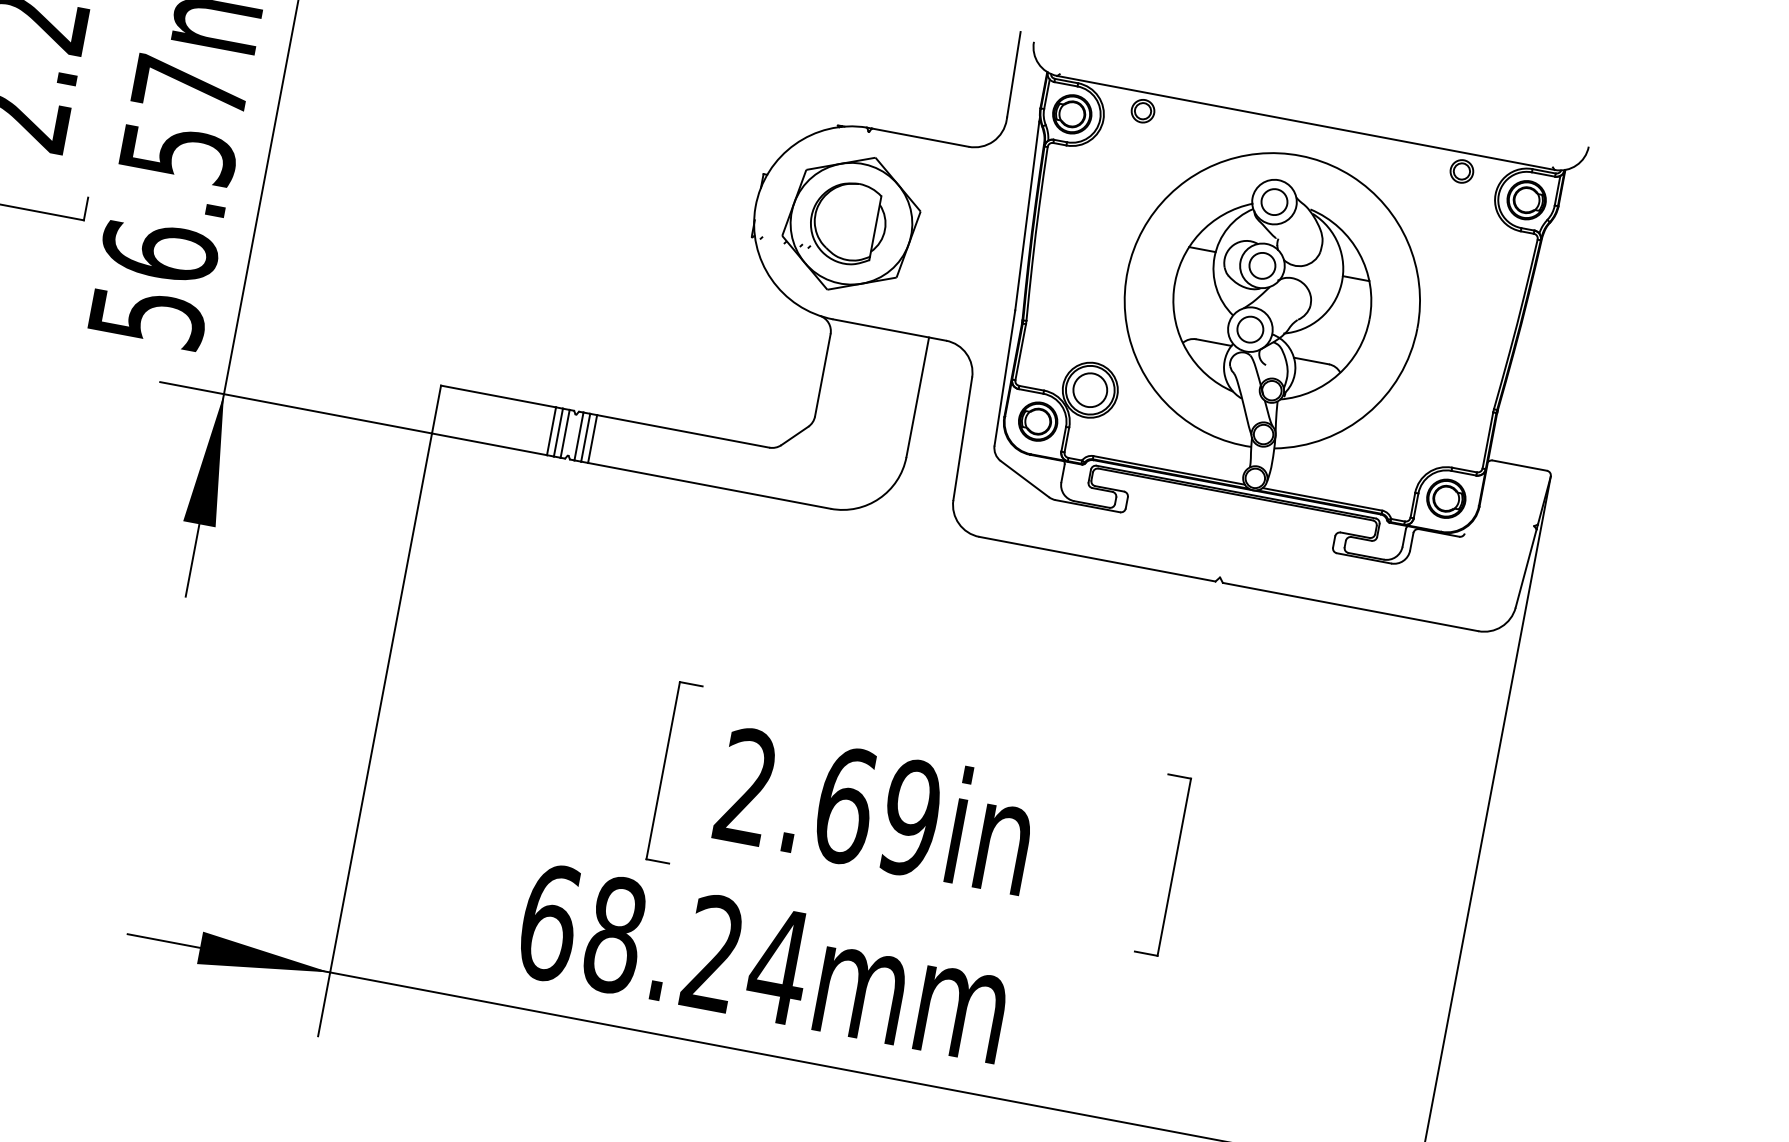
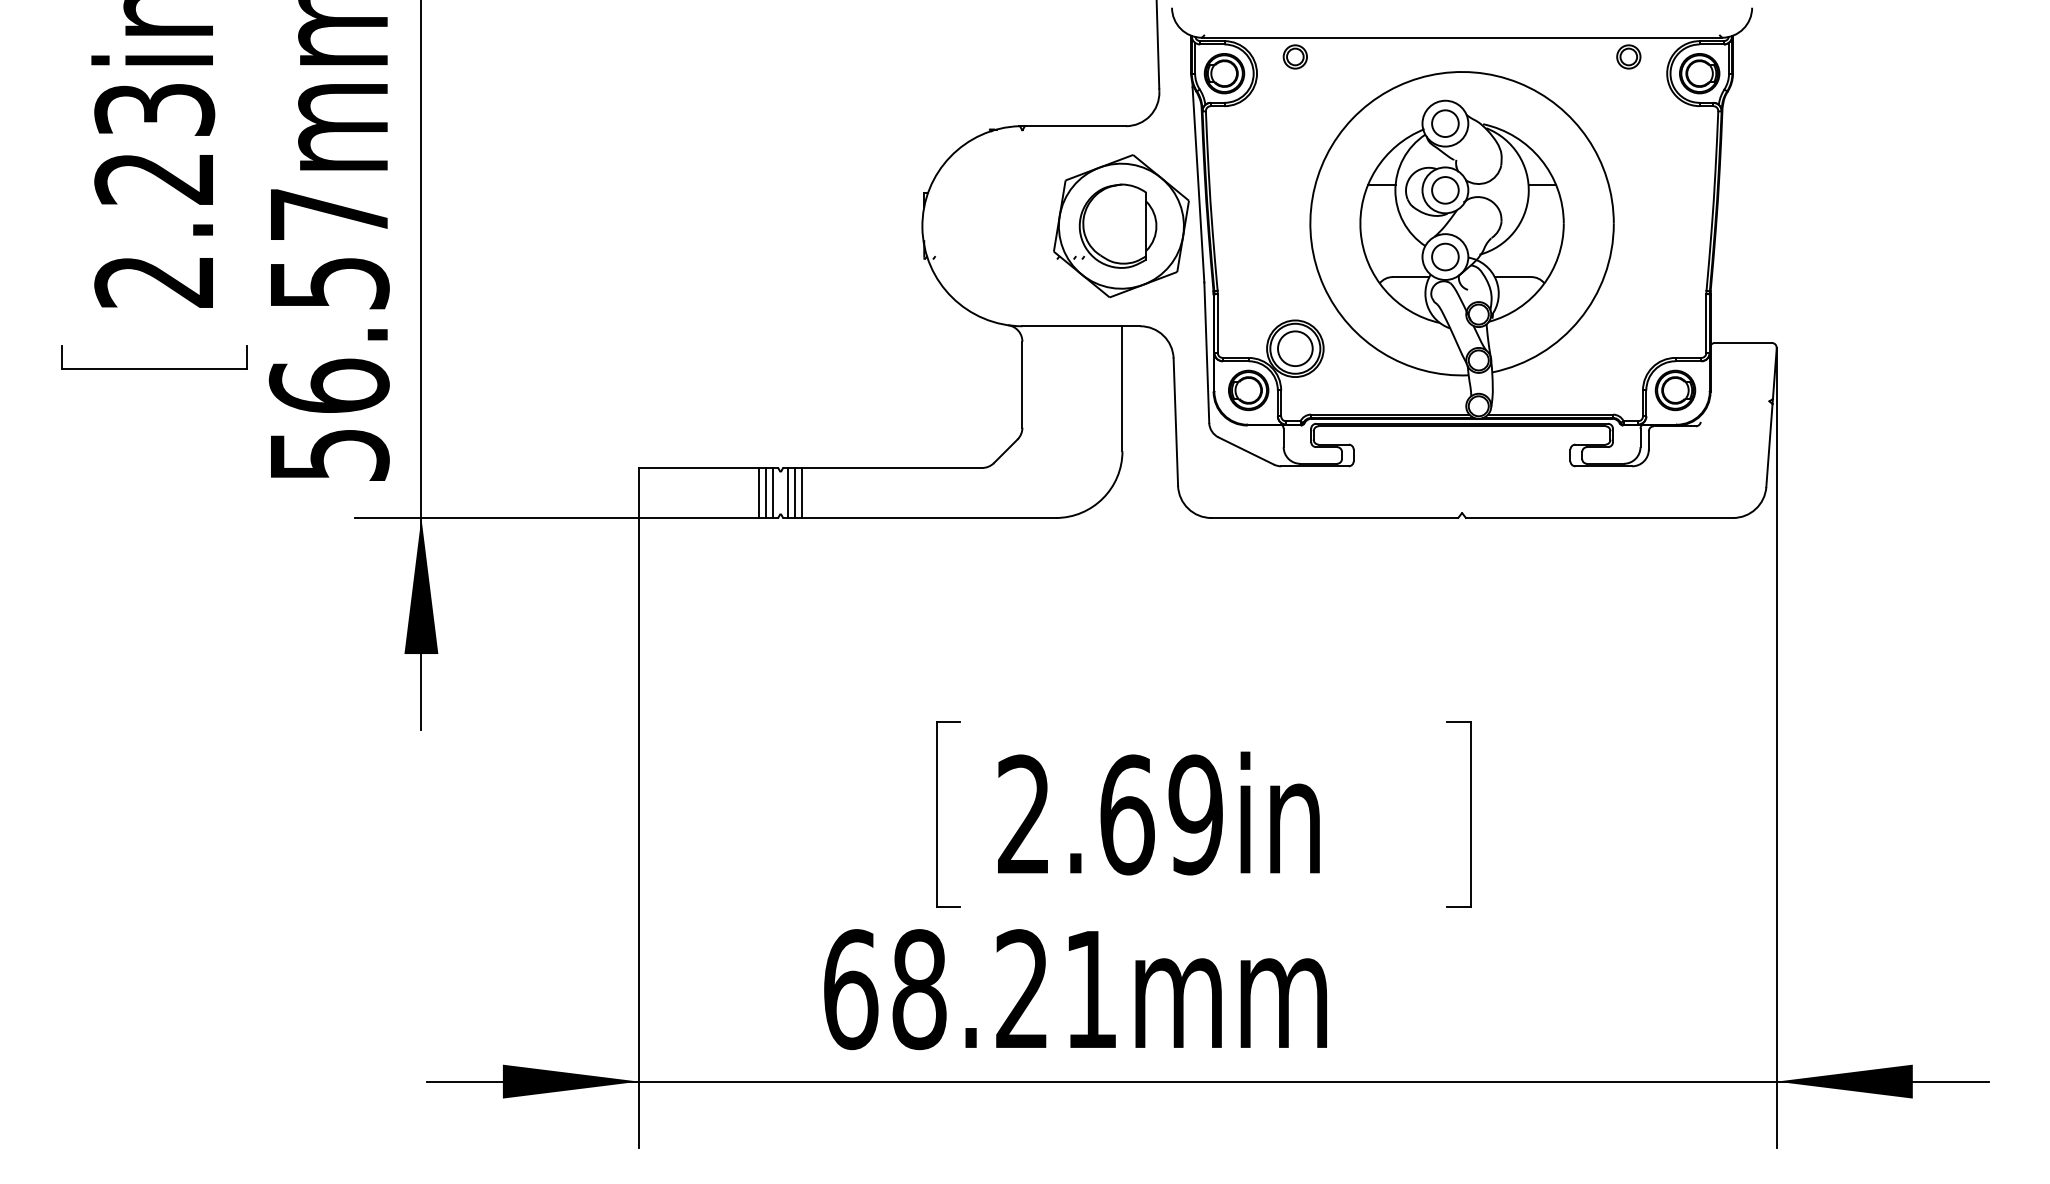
part: (851, 224) -> (1121, 226), moved
text: (778, 965) -> (1090, 989), 68.24mm -> 68.21mm

